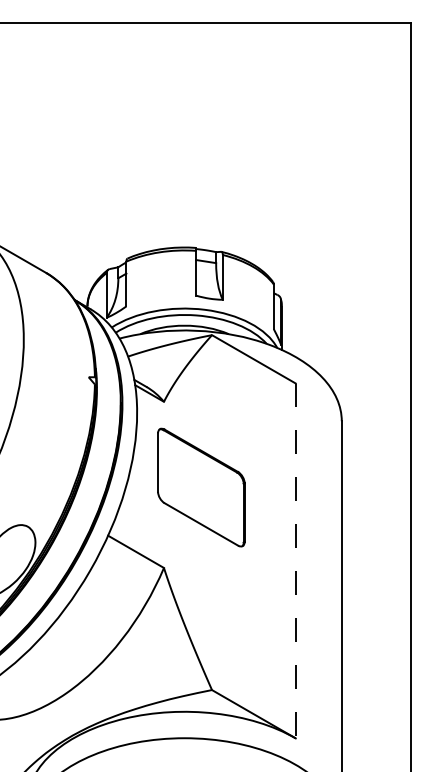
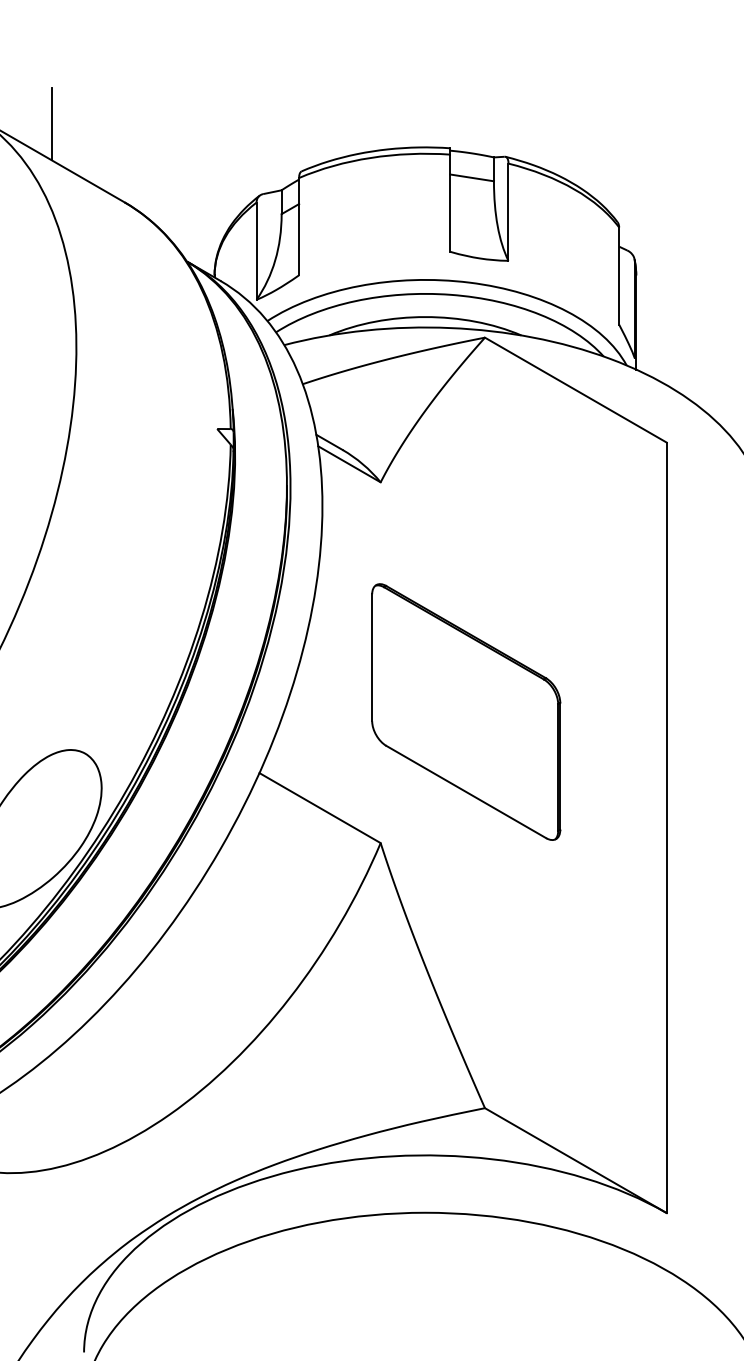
line: (12, 236) -> (51, 123), added
part: (201, 487) -> (466, 711), moved
line: (295, 561) -> (666, 829), dashed -> solid

